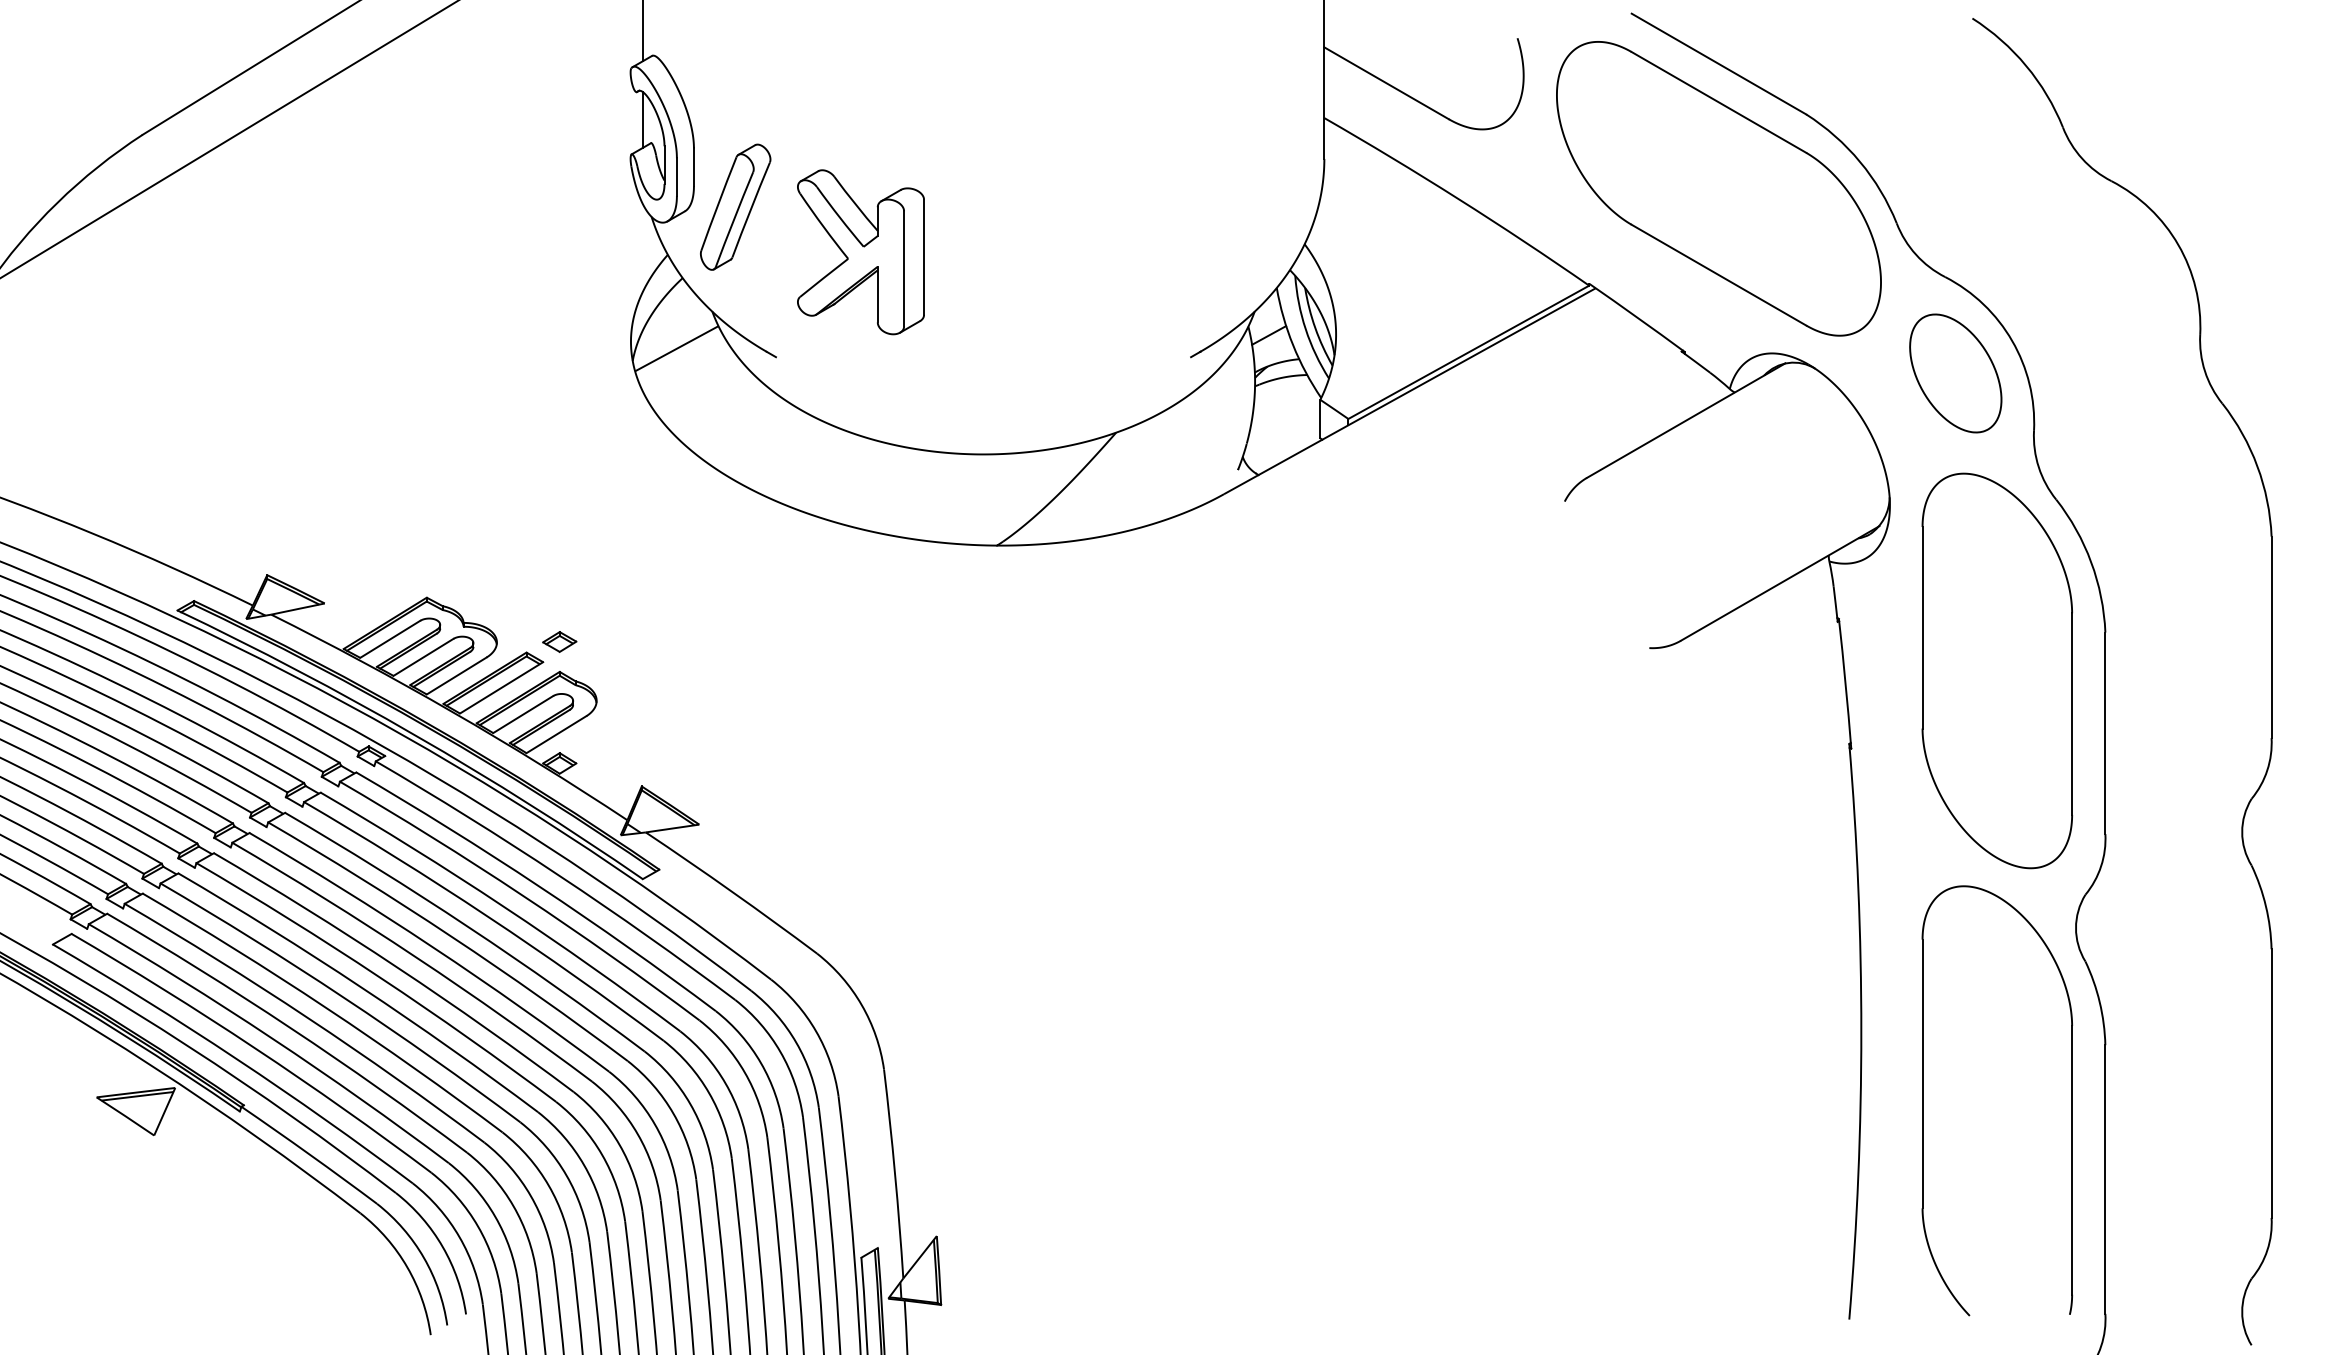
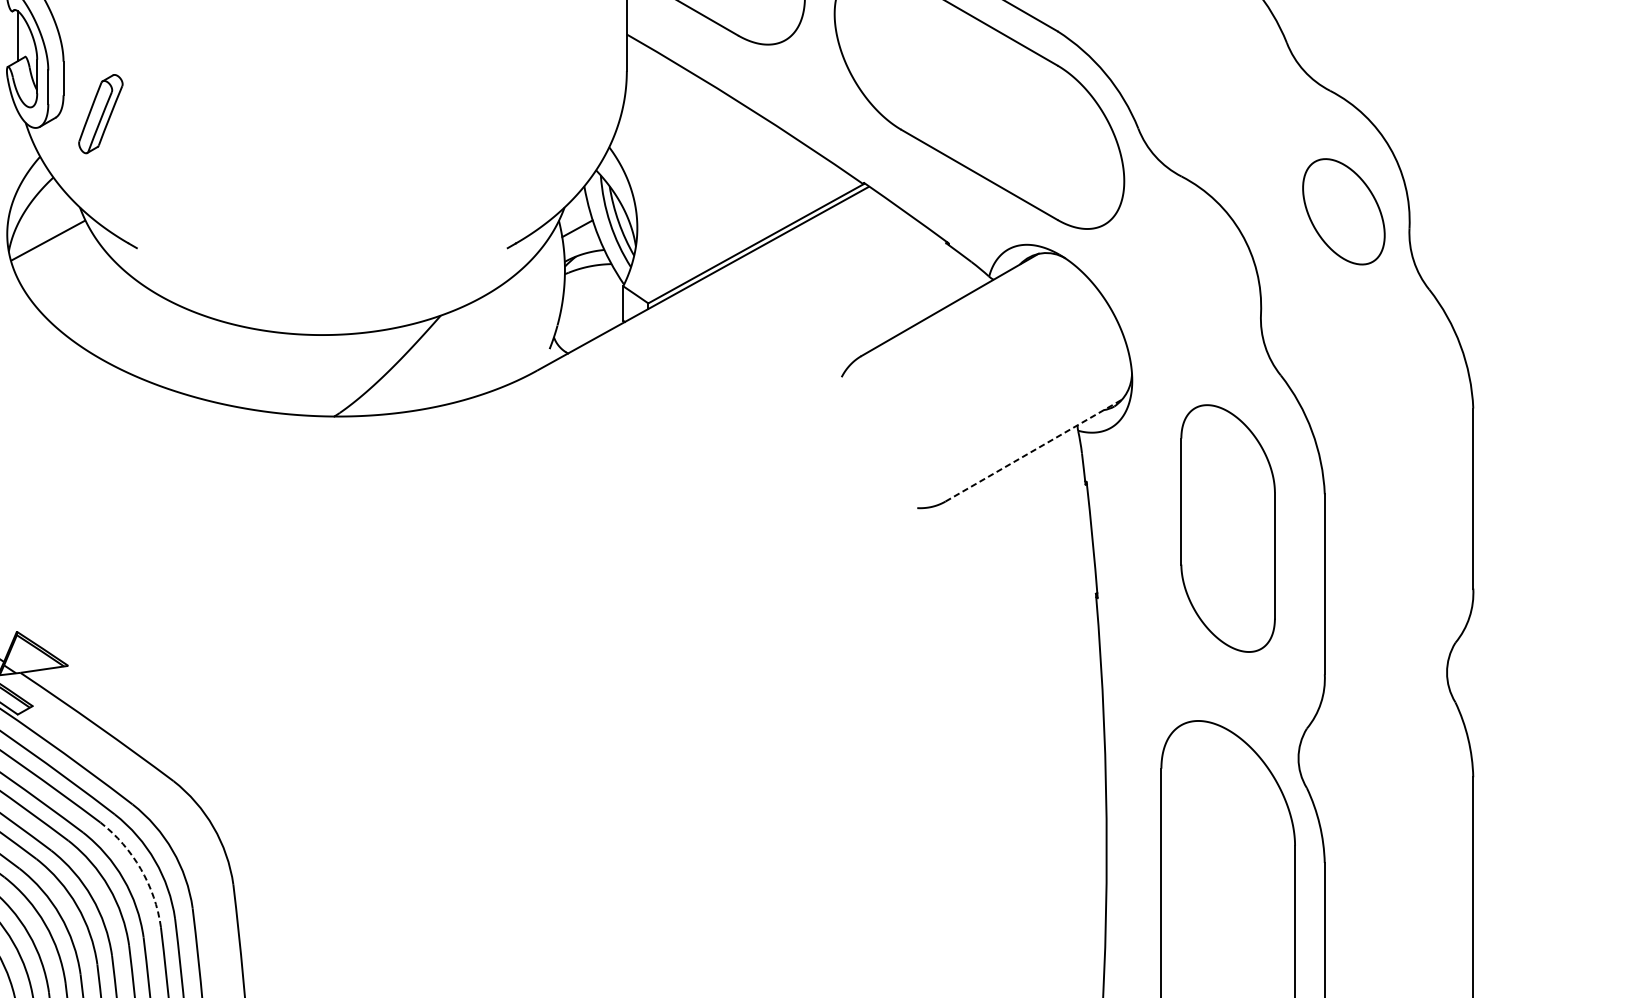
part: (735, 206) -> (100, 113), size x0.7
part: (860, 252) -> (212, 154), removed
part: (1955, 373) -> (1343, 211), moved
line: (1780, 583) -> (1034, 450), solid -> dashed
part: (1996, 670) -> (1227, 528), size x0.7
arc: (780, 1052) -> (140, 869), solid -> dashed

